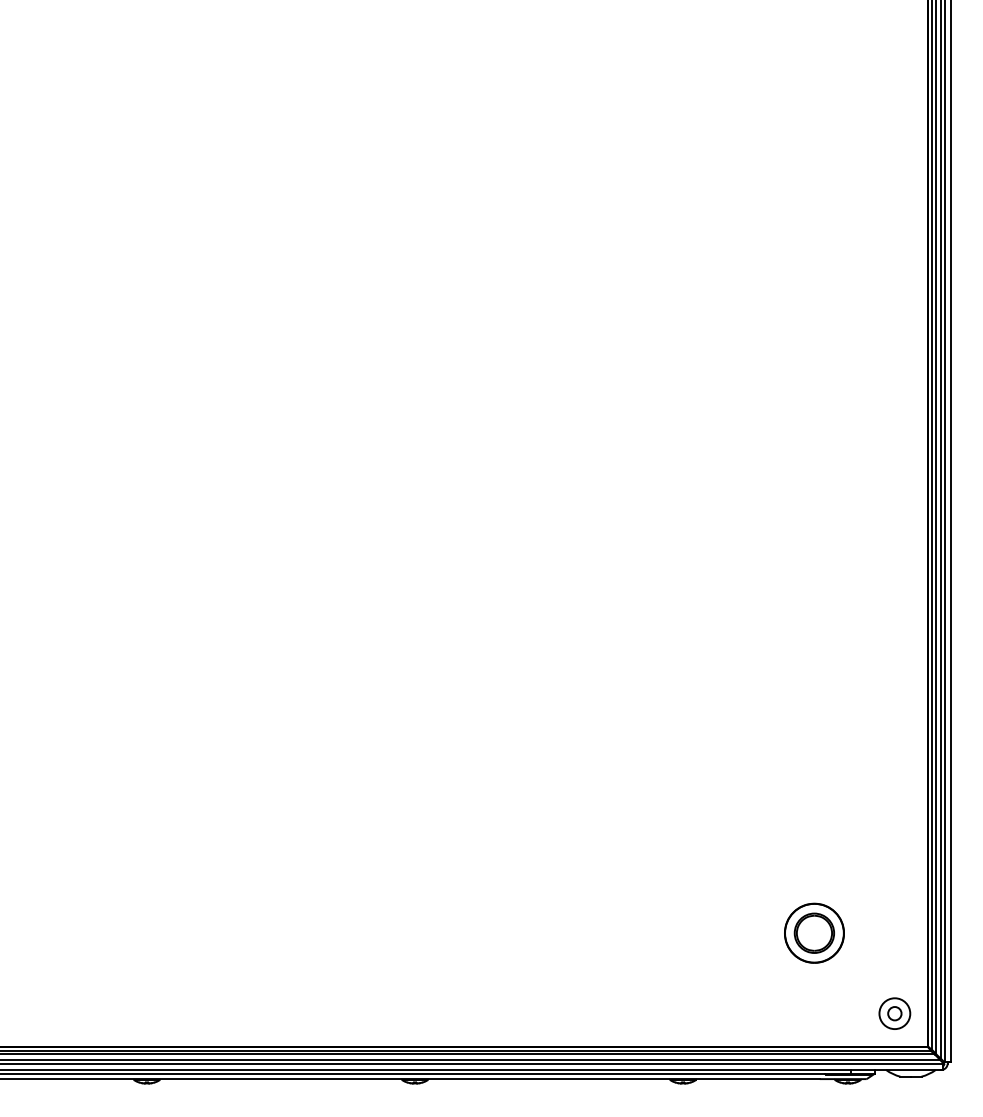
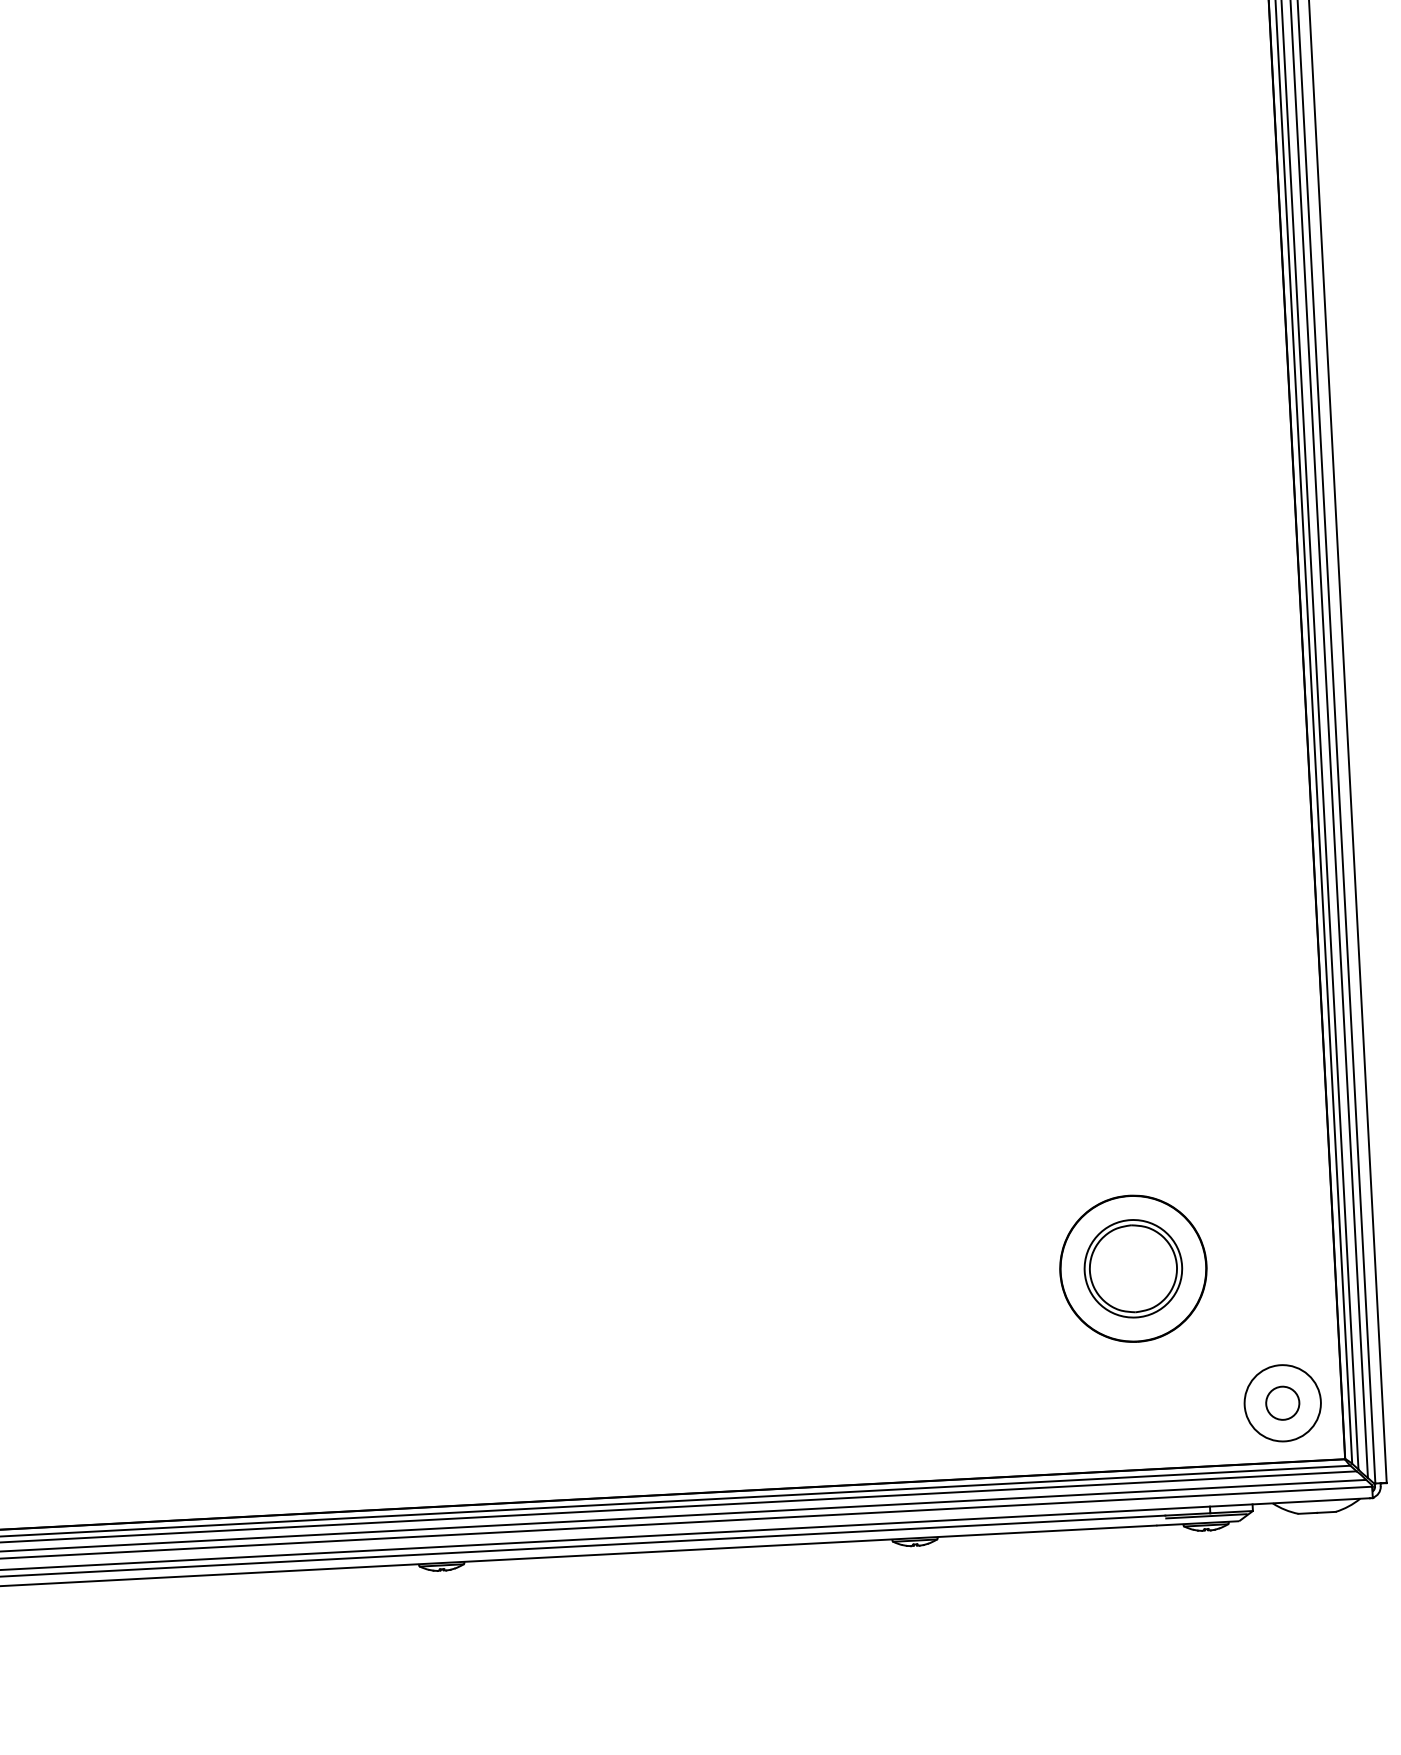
part: (814, 932) -> (1133, 1267), size x1.4
part: (894, 1013) -> (1282, 1402), size x1.4

